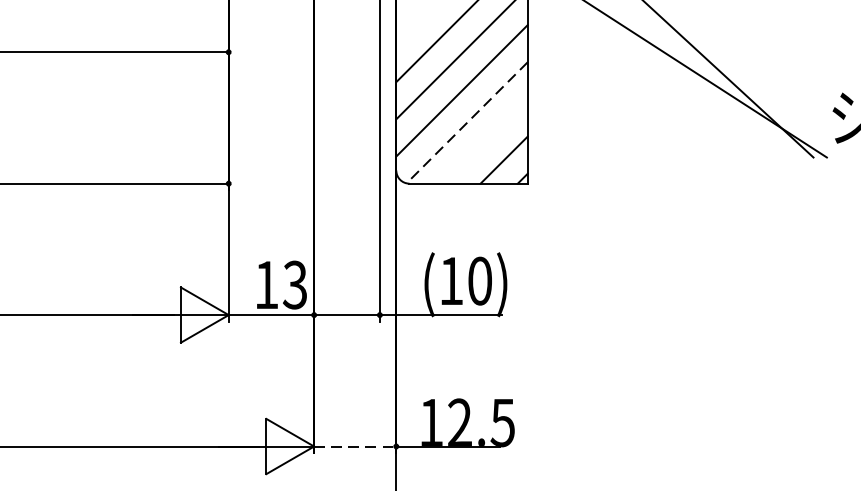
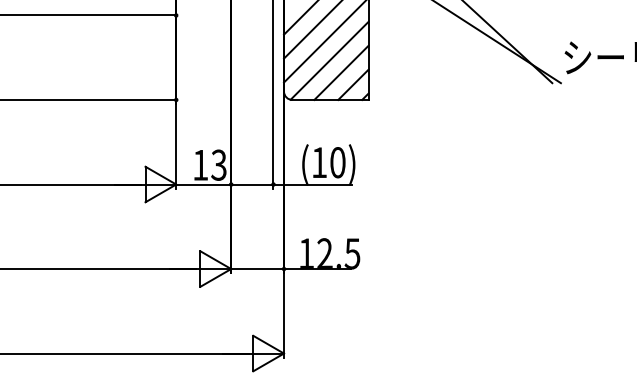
line: (467, 123) -> (329, 61), dashed -> solid
line: (485, 140) -> (341, 72), added
line: (356, 447) -> (258, 269), dashed -> solid

